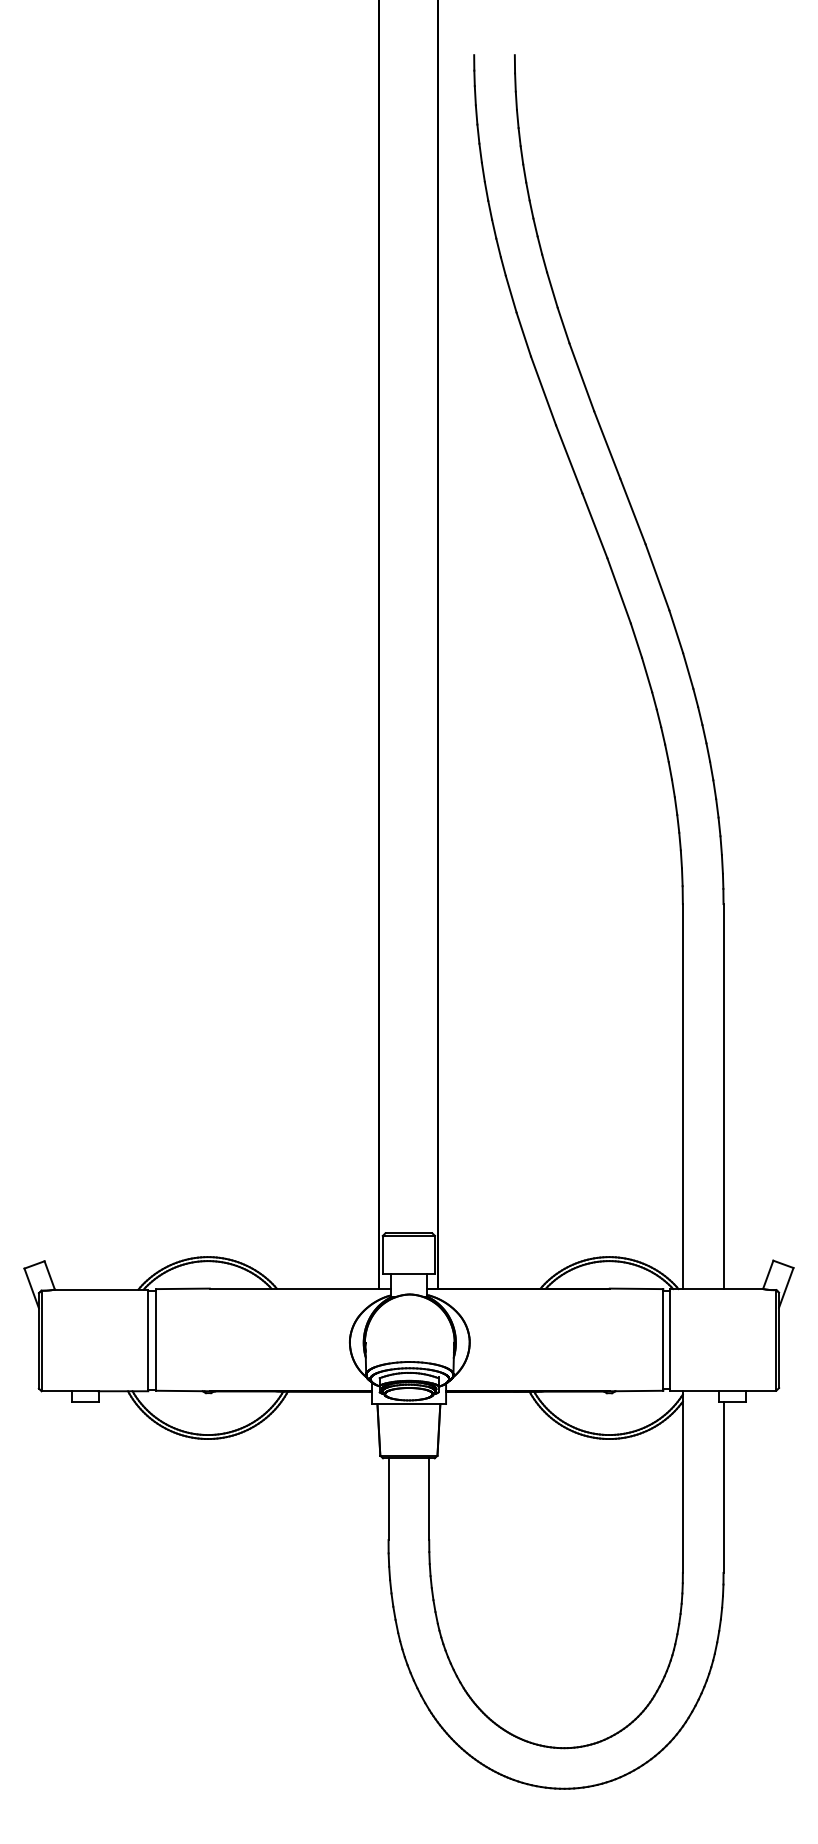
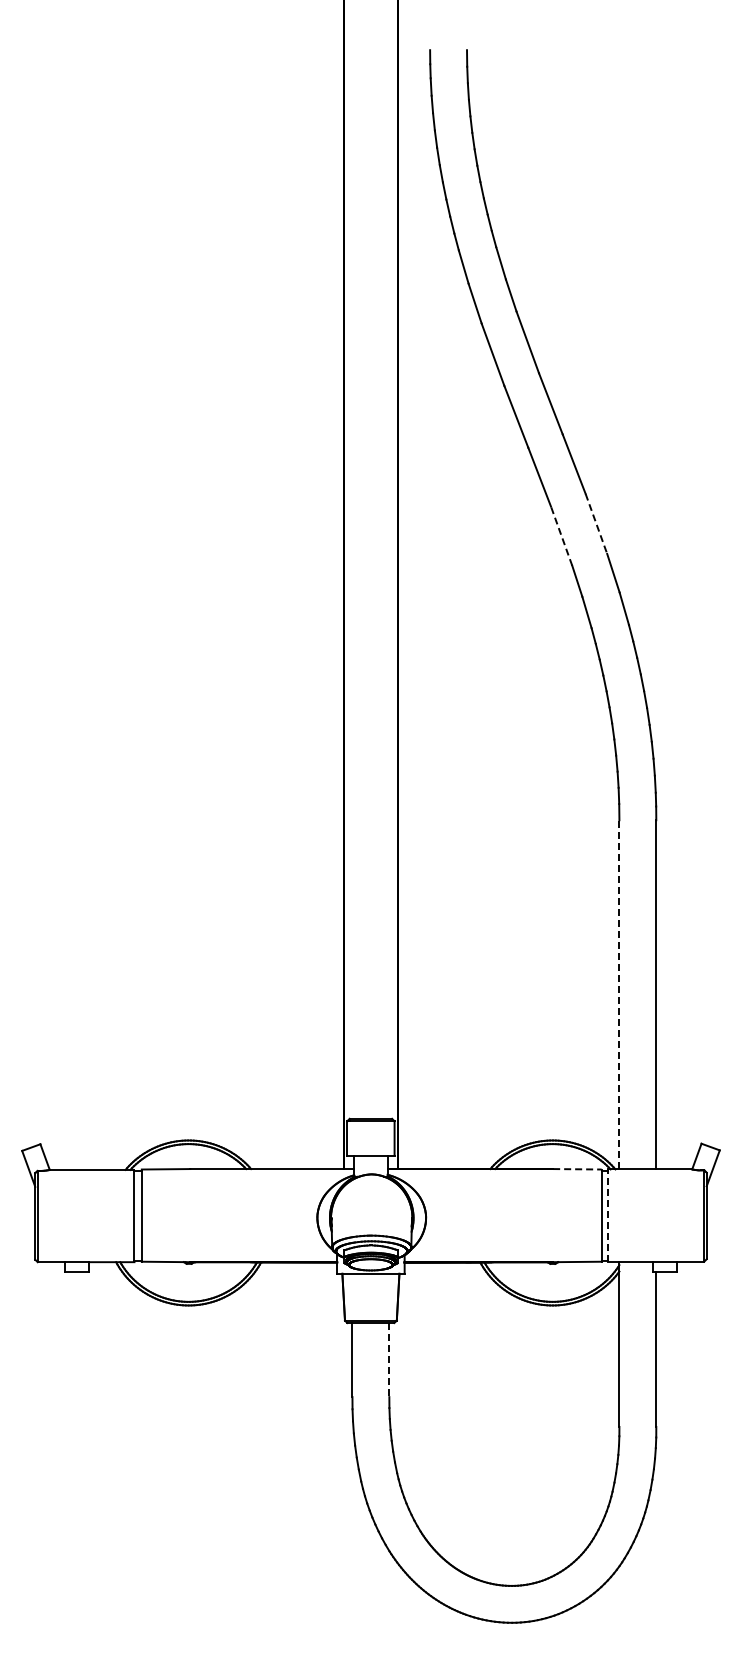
line: (657, 576) -> (596, 523), solid -> dashed
line: (619, 590) -> (561, 535), solid -> dashed
line: (682, 1096) -> (619, 994), solid -> dashed
line: (636, 1289) -> (577, 1169), solid -> dashed
line: (669, 1339) -> (607, 1215), solid -> dashed
line: (429, 1499) -> (389, 1360), solid -> dashed

